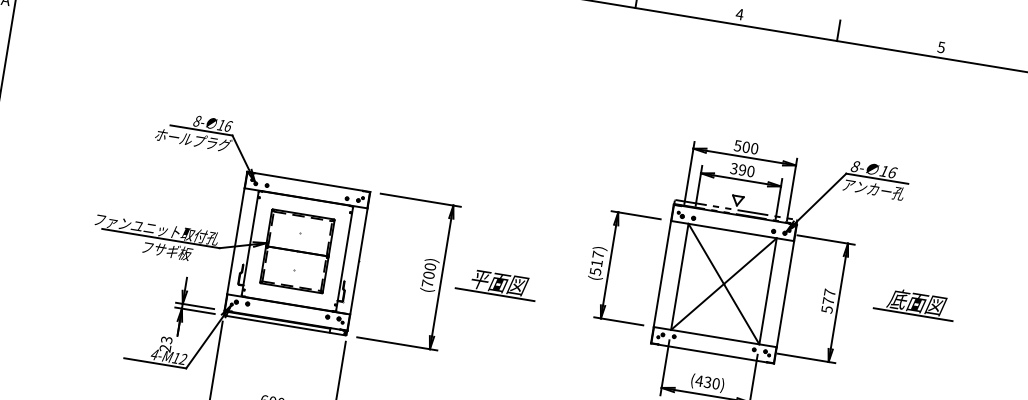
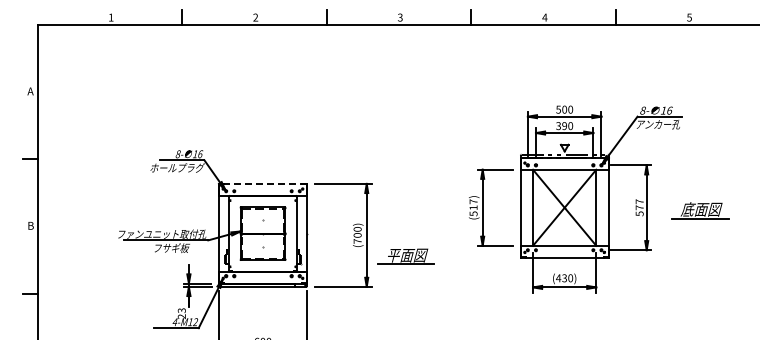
line: (308, 181) -> (262, 183), solid -> dashed
part: (496, 283) -> (405, 256), moved
part: (915, 303) -> (700, 210), moved

